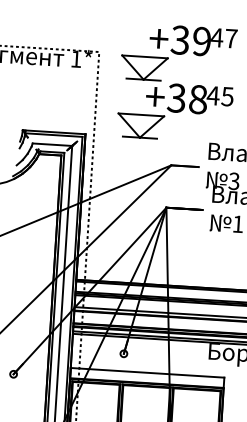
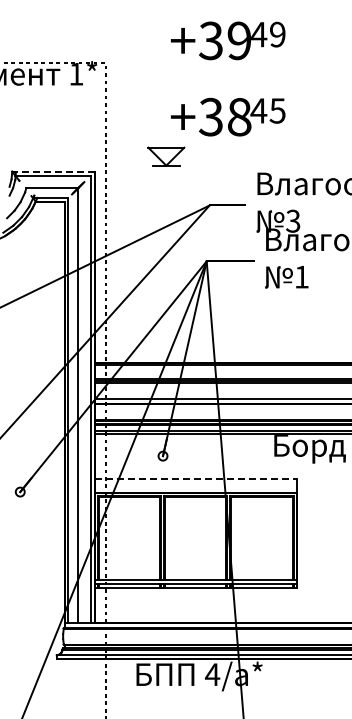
text: (231, 38) -> (277, 34), 47 -> 49
part: (144, 68) -> (166, 80), removed
part: (140, 126) -> (166, 156), size x0.6
line: (53, 132) -> (52, 171), solid -> dashed
line: (147, 373) -> (195, 479), solid -> dashed

